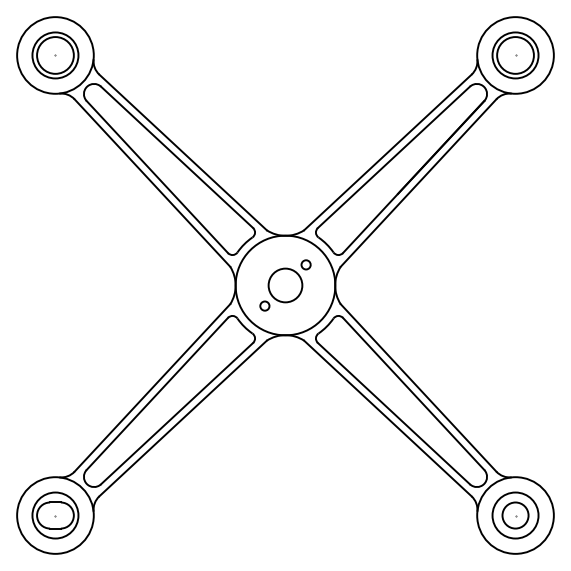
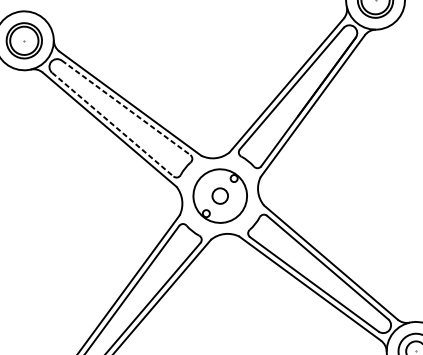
line: (177, 157) -> (126, 107), solid -> dashed
line: (157, 177) -> (113, 124), solid -> dashed
circle: (285, 285) -> (220, 196), size x0.6
circle: (285, 285) -> (220, 196), size x0.7

